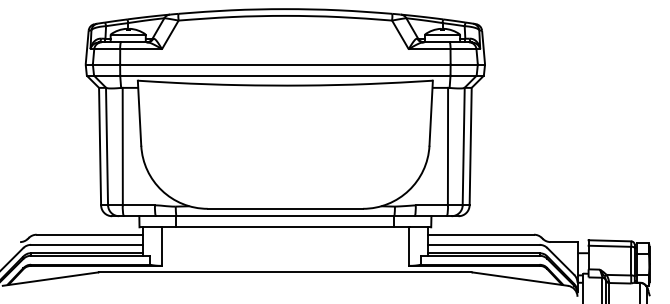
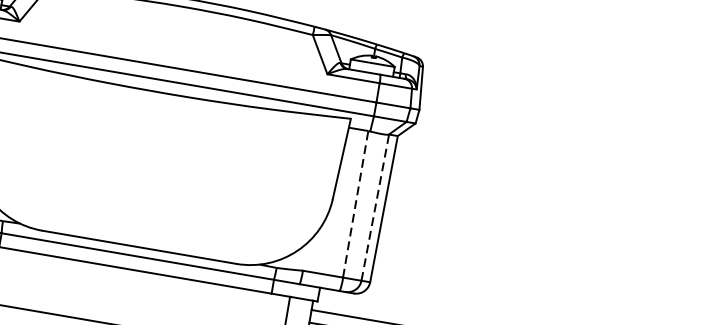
line: (447, 146) -> (355, 204), solid -> dashed
line: (463, 146) -> (375, 207), solid -> dashed

